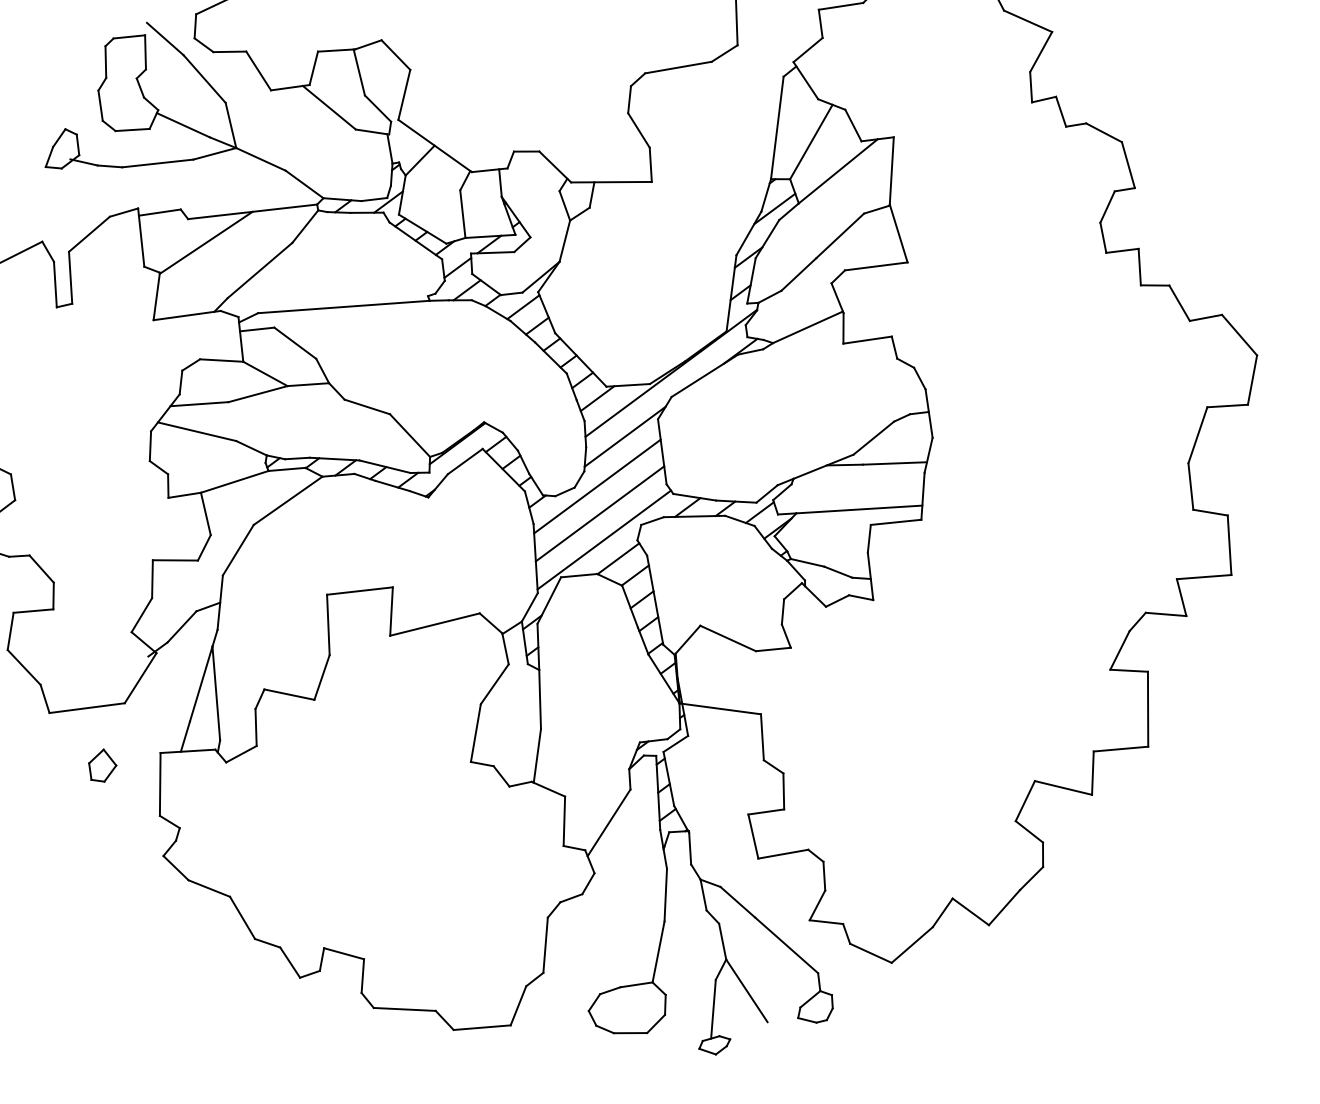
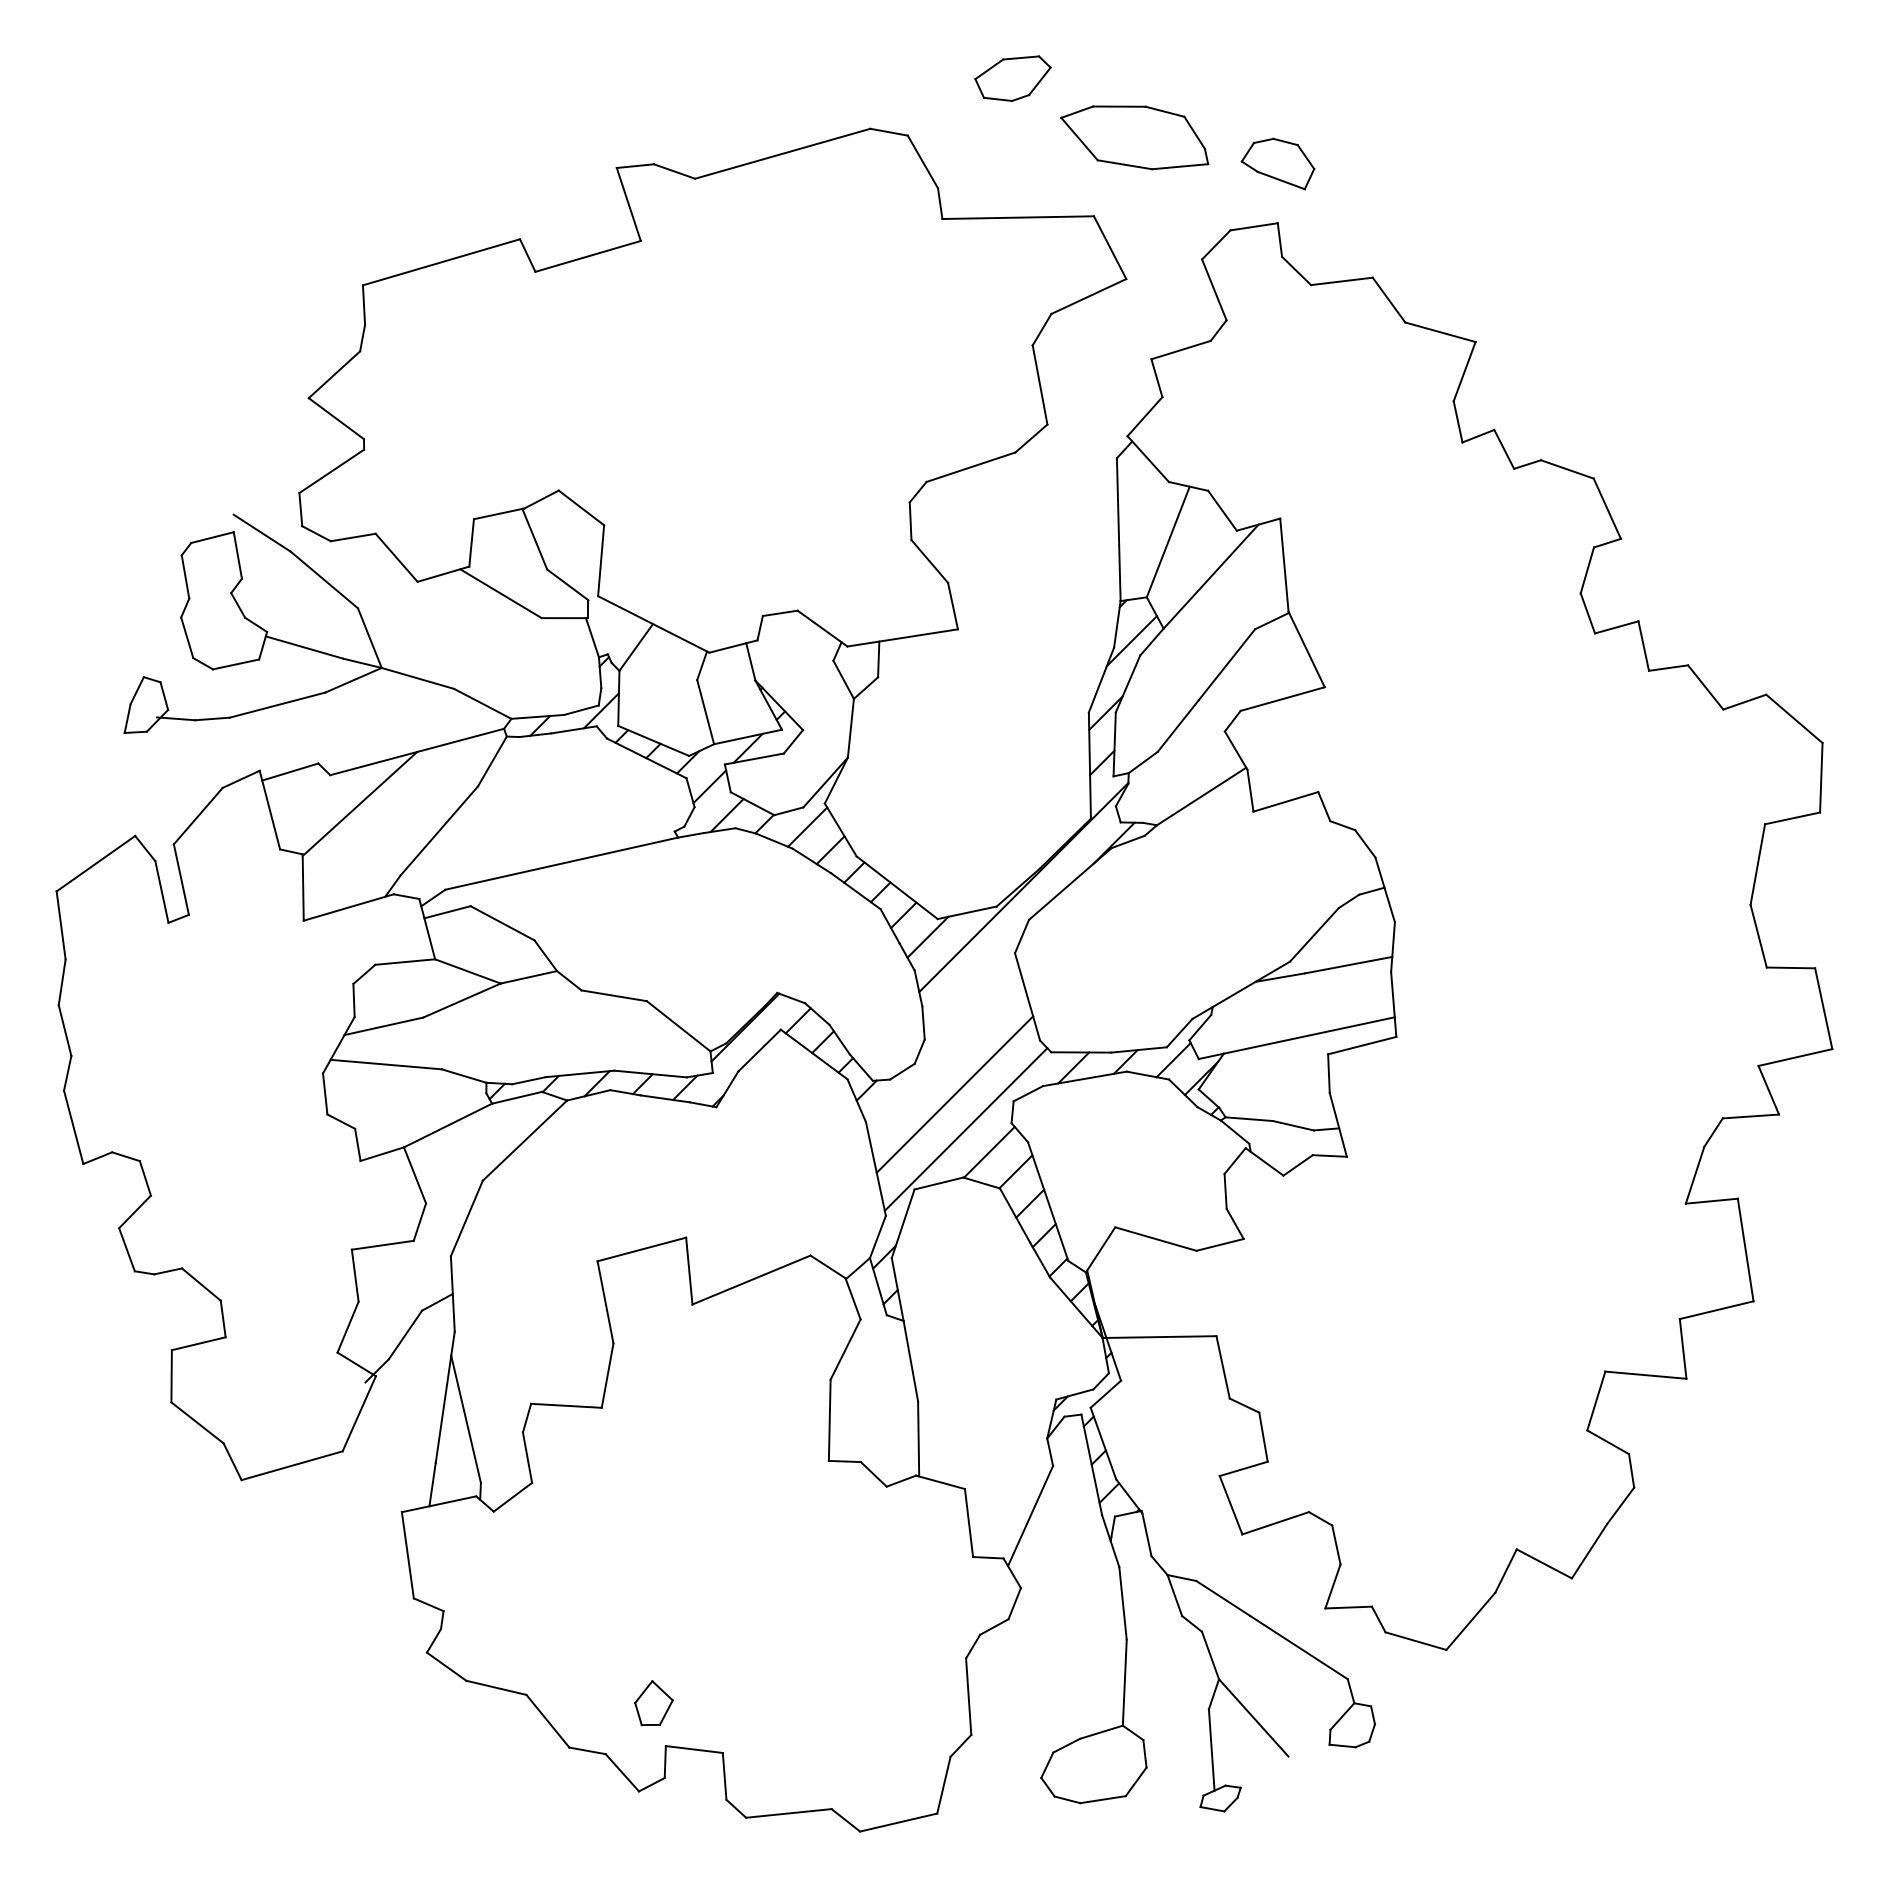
line: (625, 436) -> (973, 983), removed
line: (597, 486) -> (945, 1057), removed
part: (102, 765) -> (653, 1703), moved

